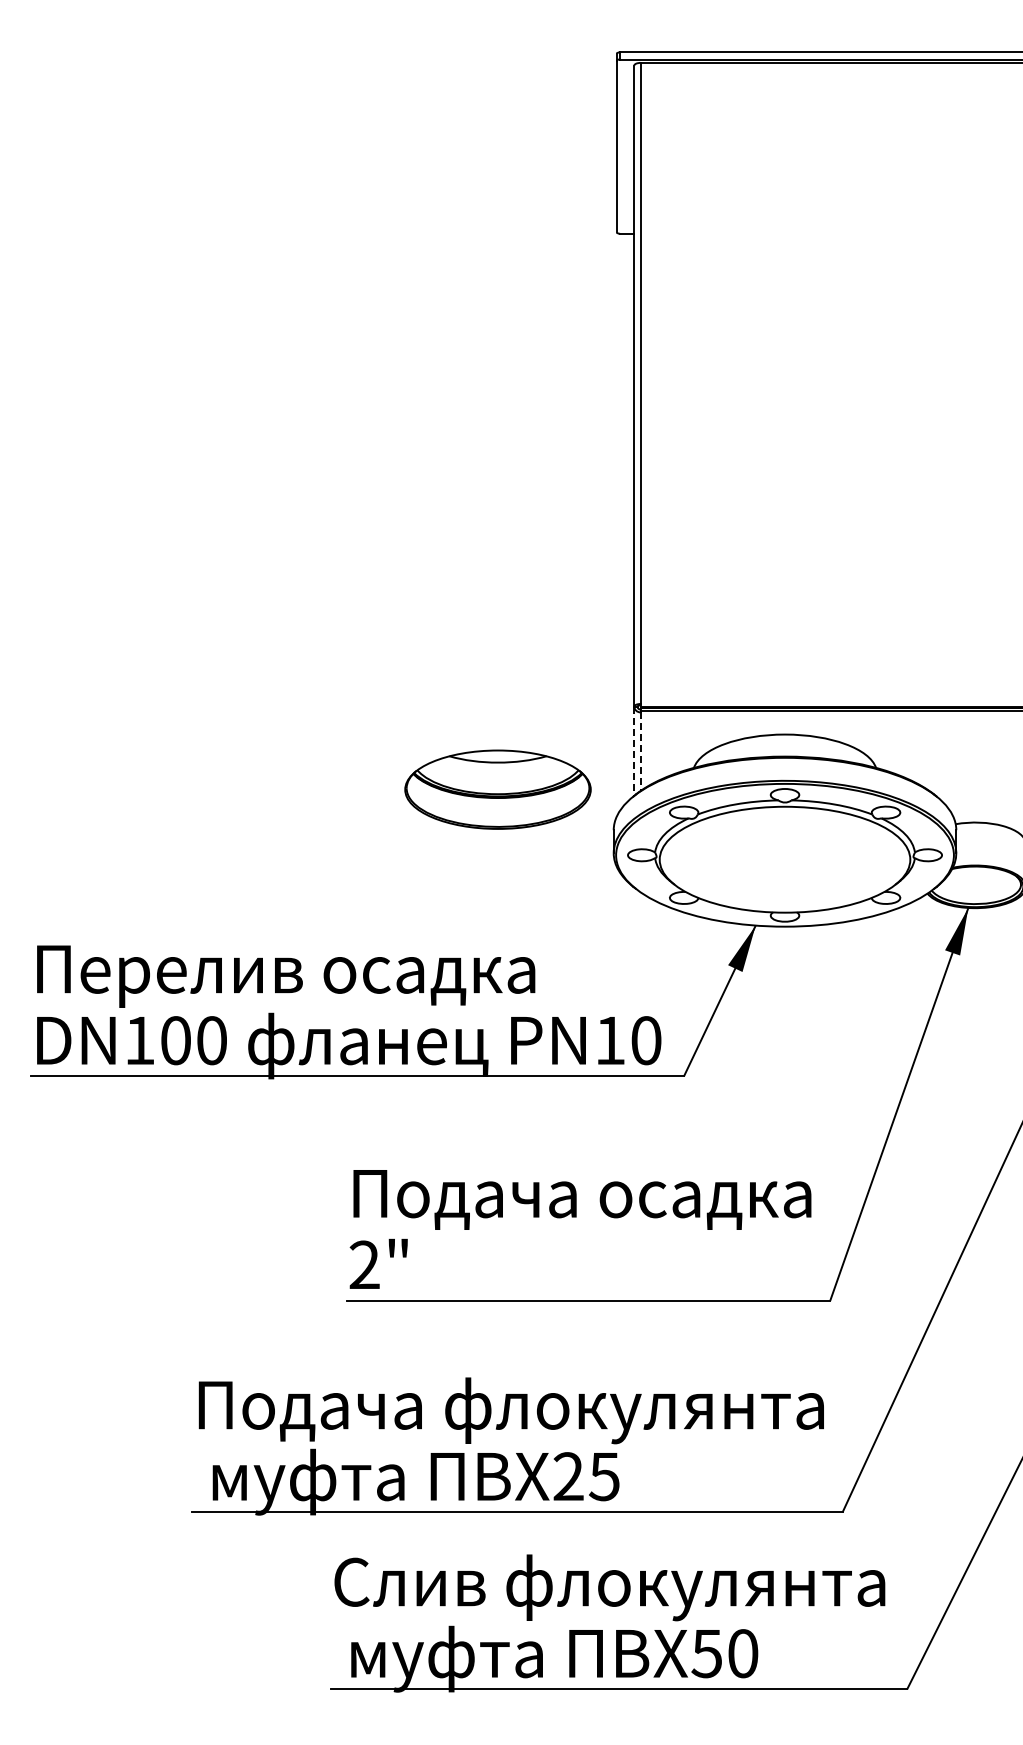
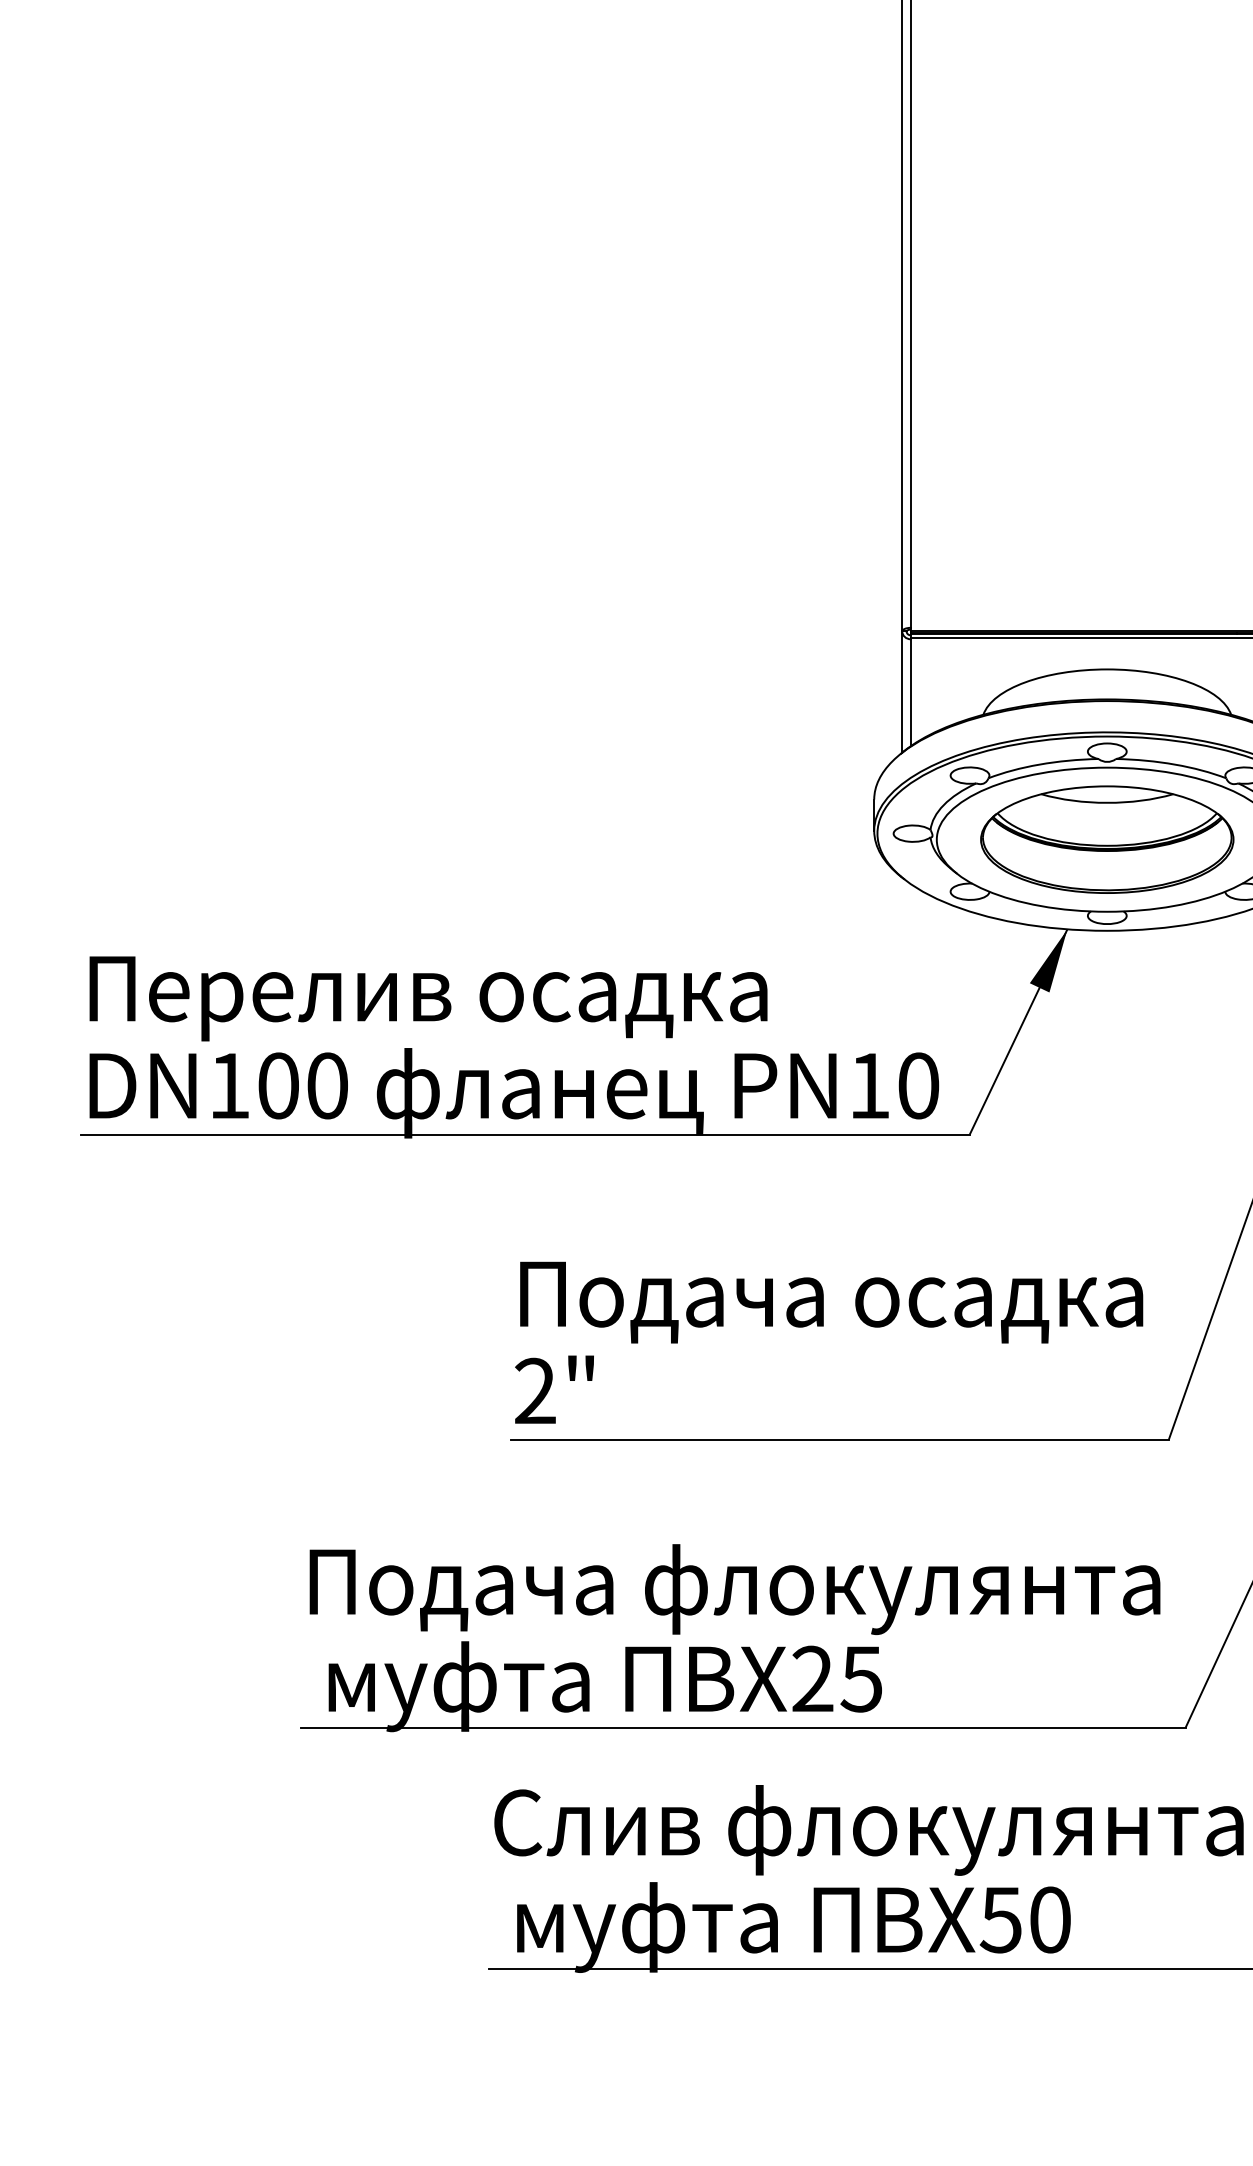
line: (634, 751) -> (902, 692), dashed -> solid
line: (640, 752) -> (910, 693), dashed -> solid
part: (497, 789) -> (1106, 839), moved

